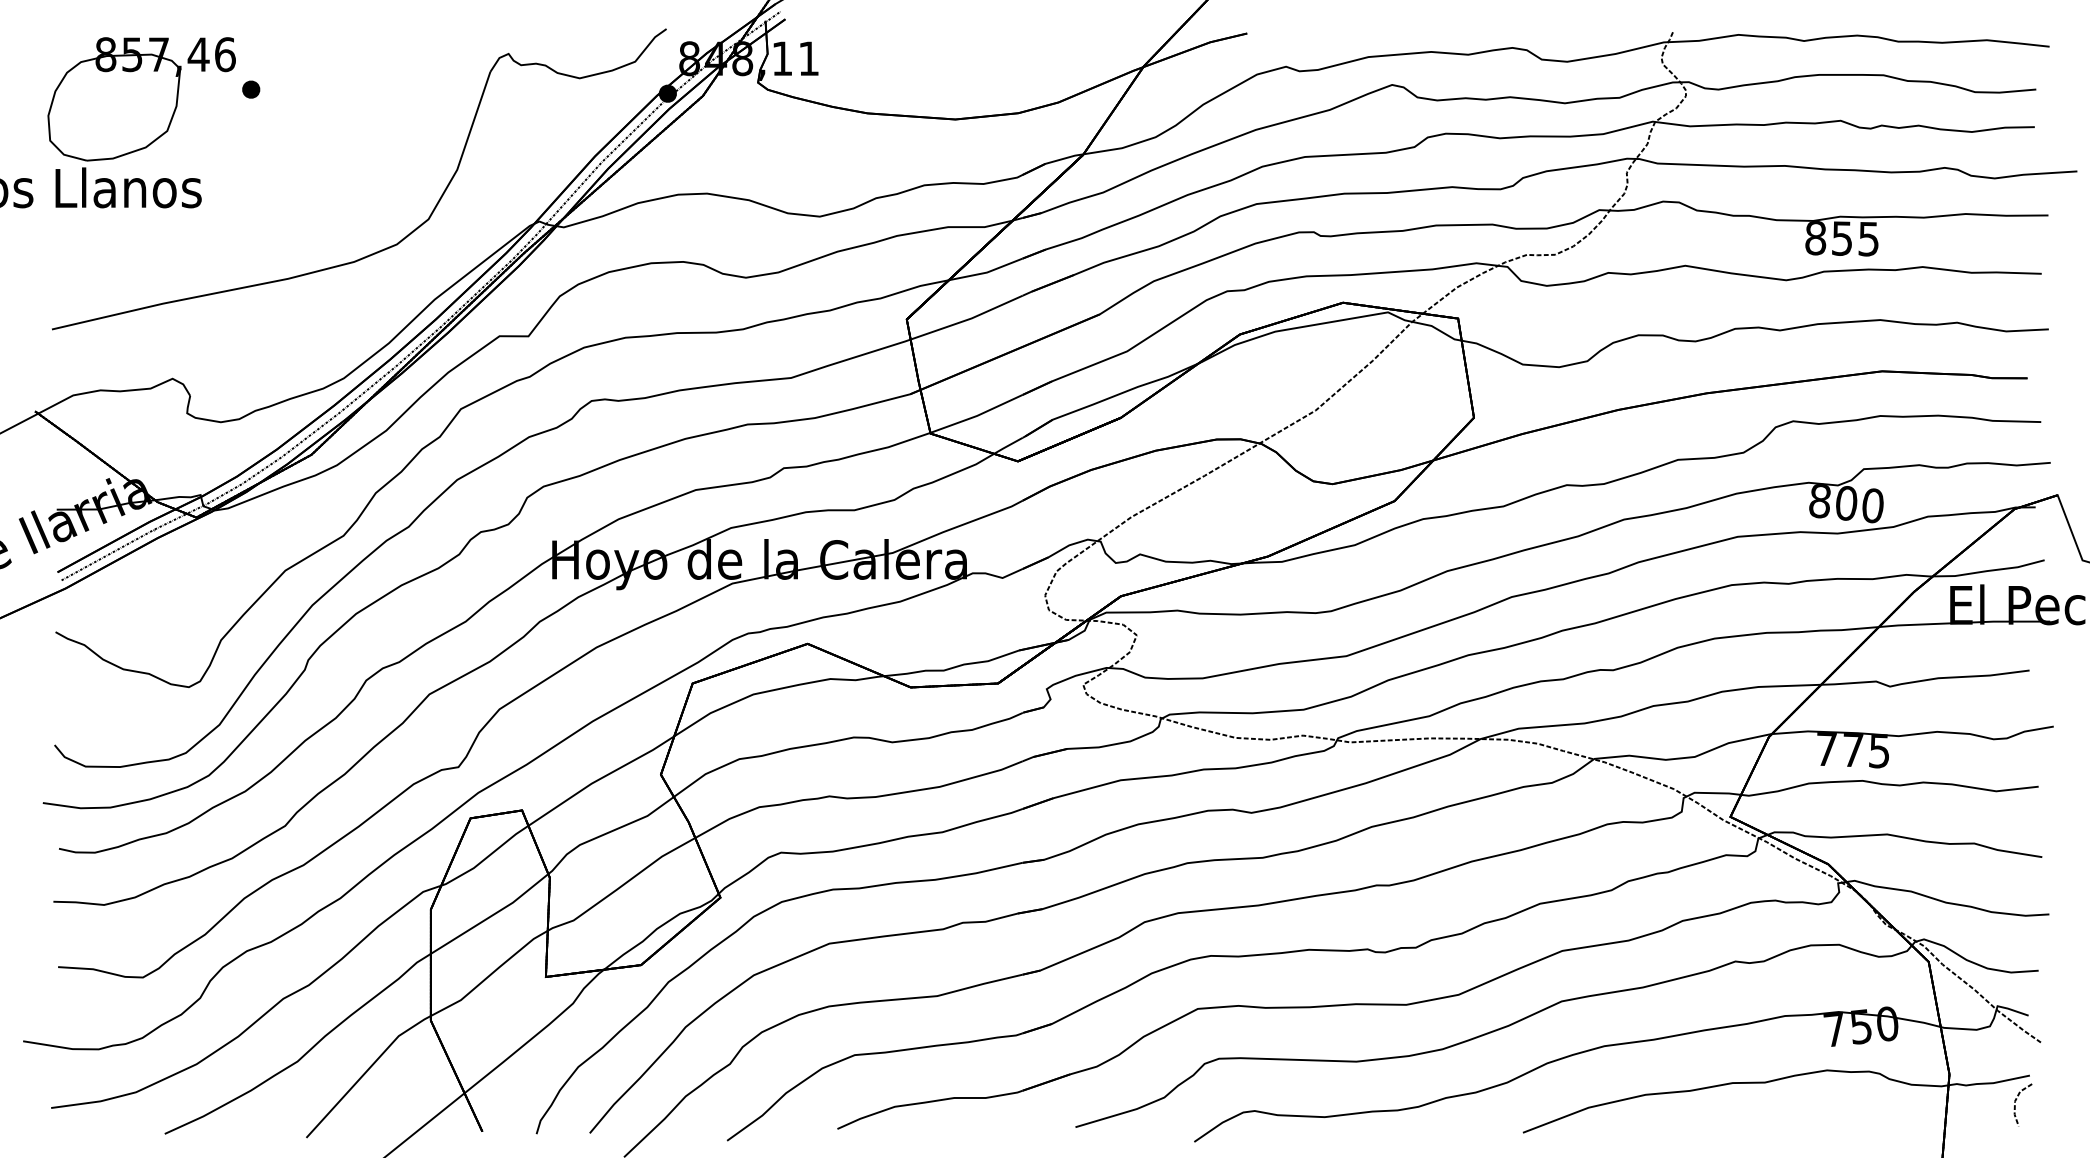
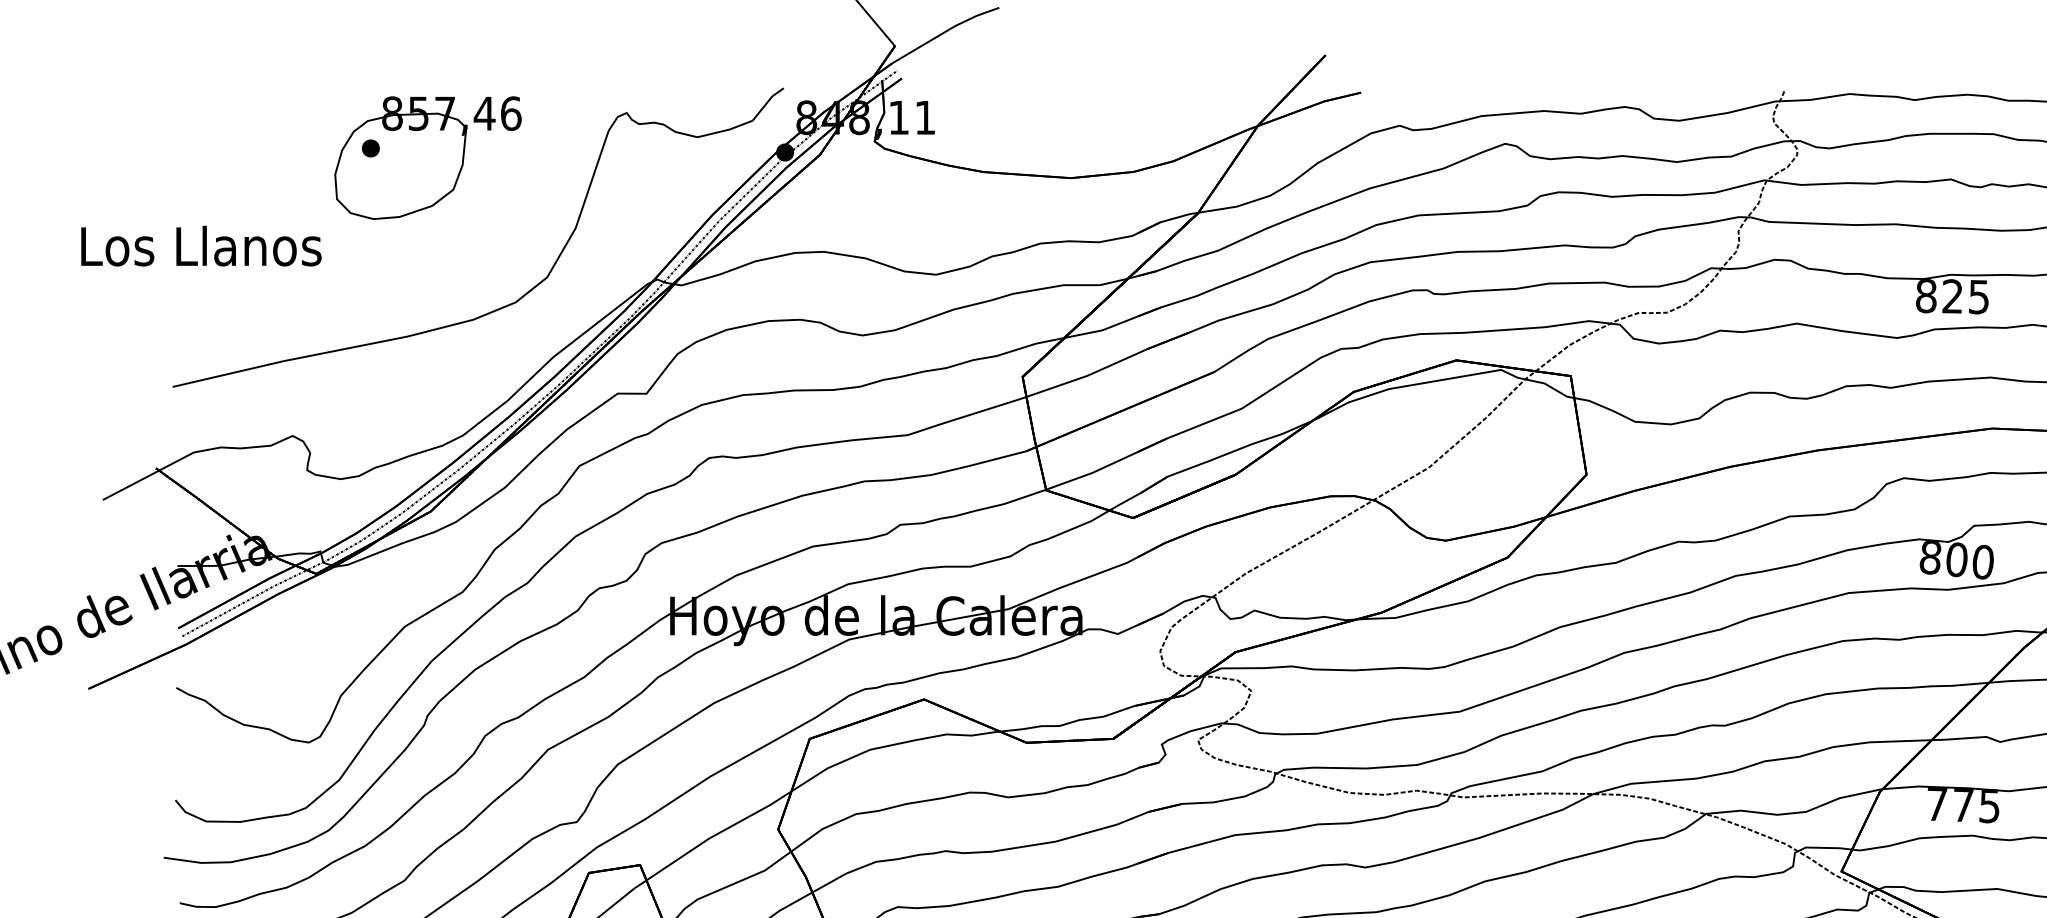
part: (141, 99) -> (427, 158), moved
text: (1841, 238) -> (1951, 296), 855 -> 825

